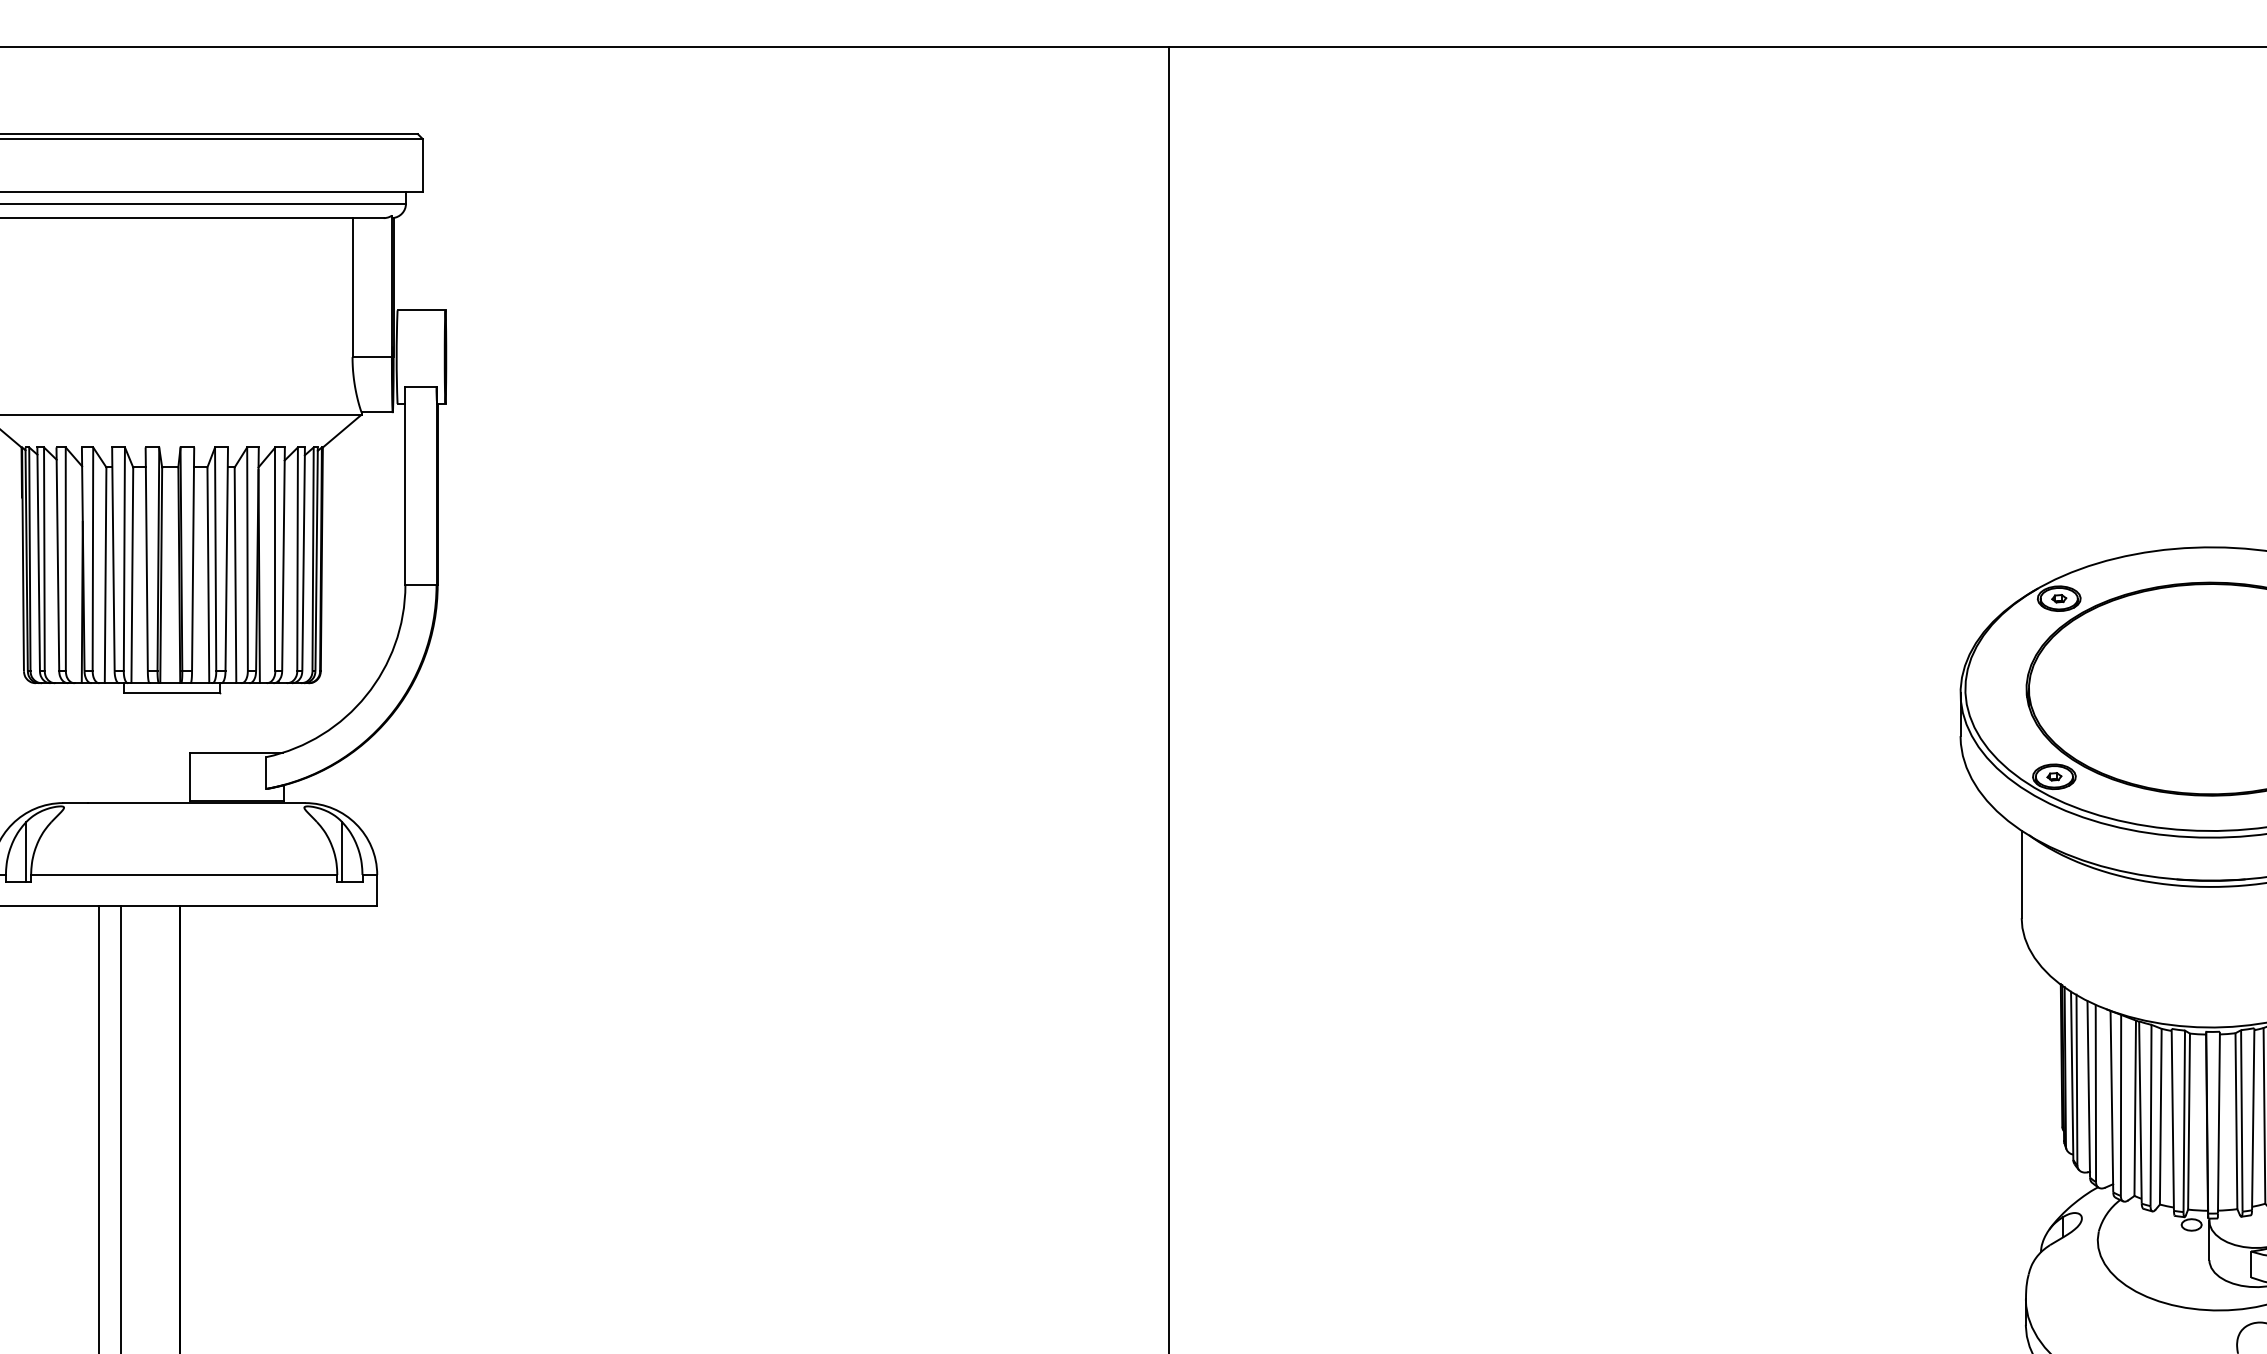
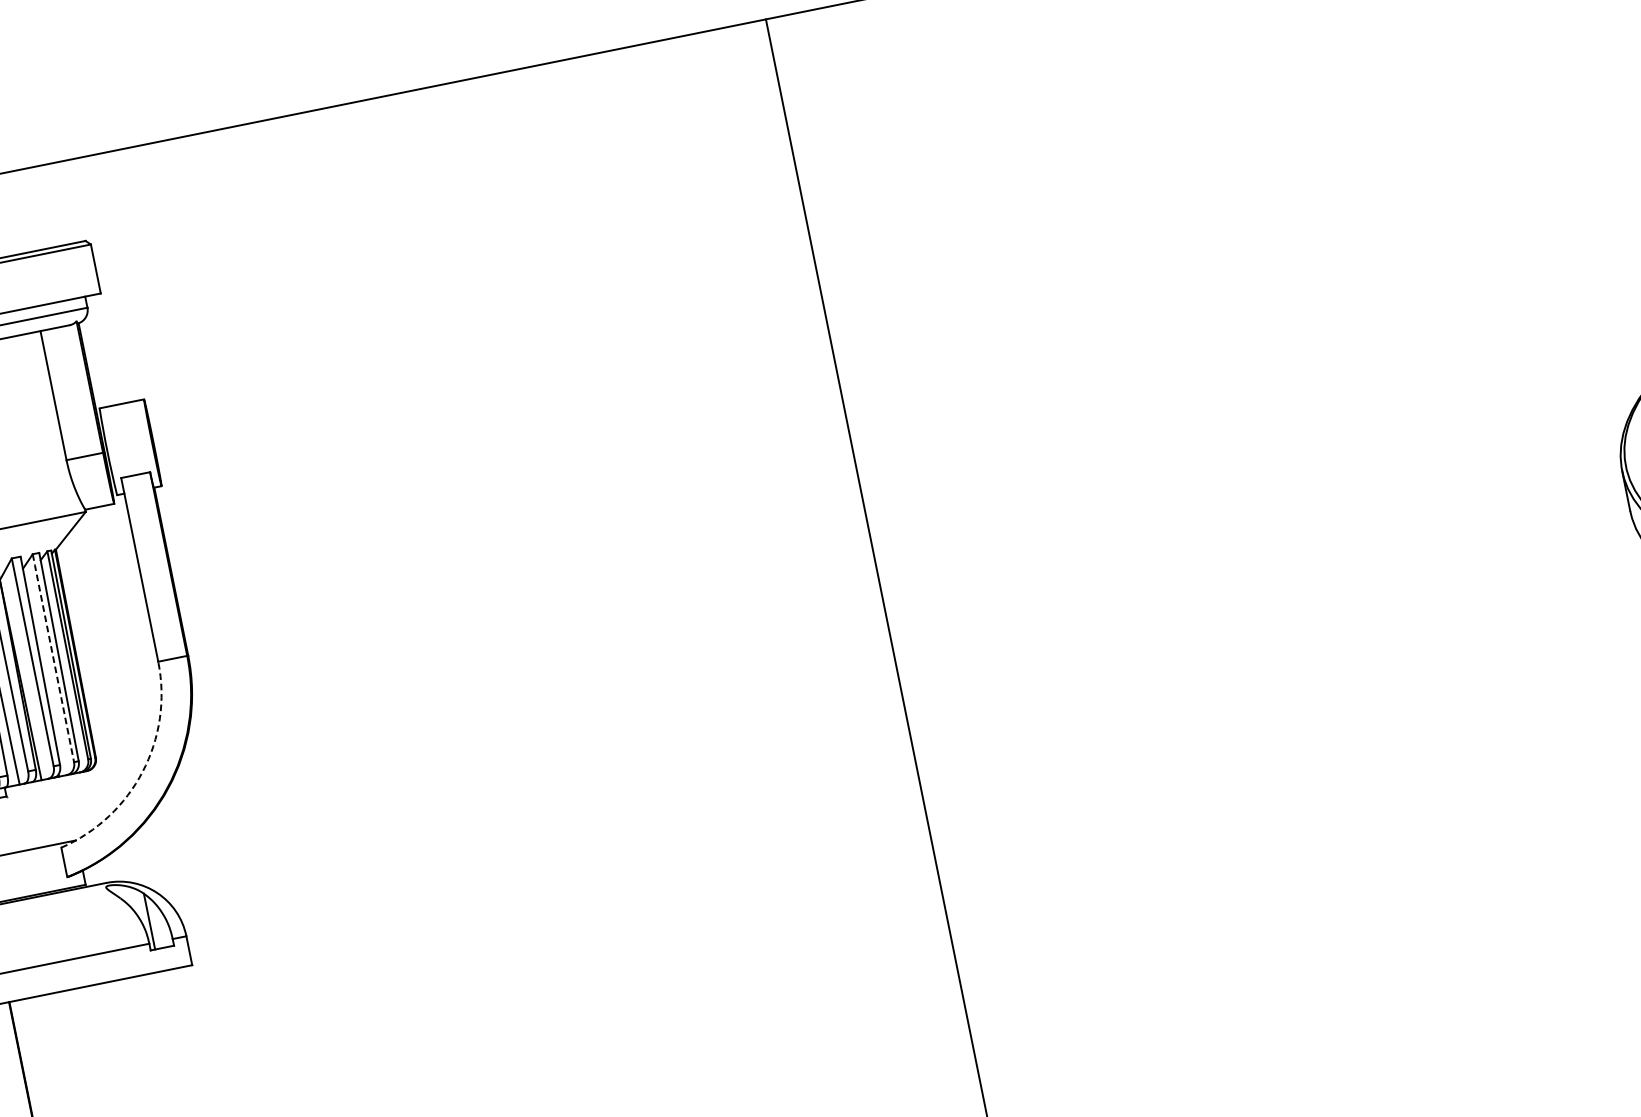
line: (297, 558) -> (53, 657), solid -> dashed
arc: (366, 695) -> (142, 771), solid -> dashed

